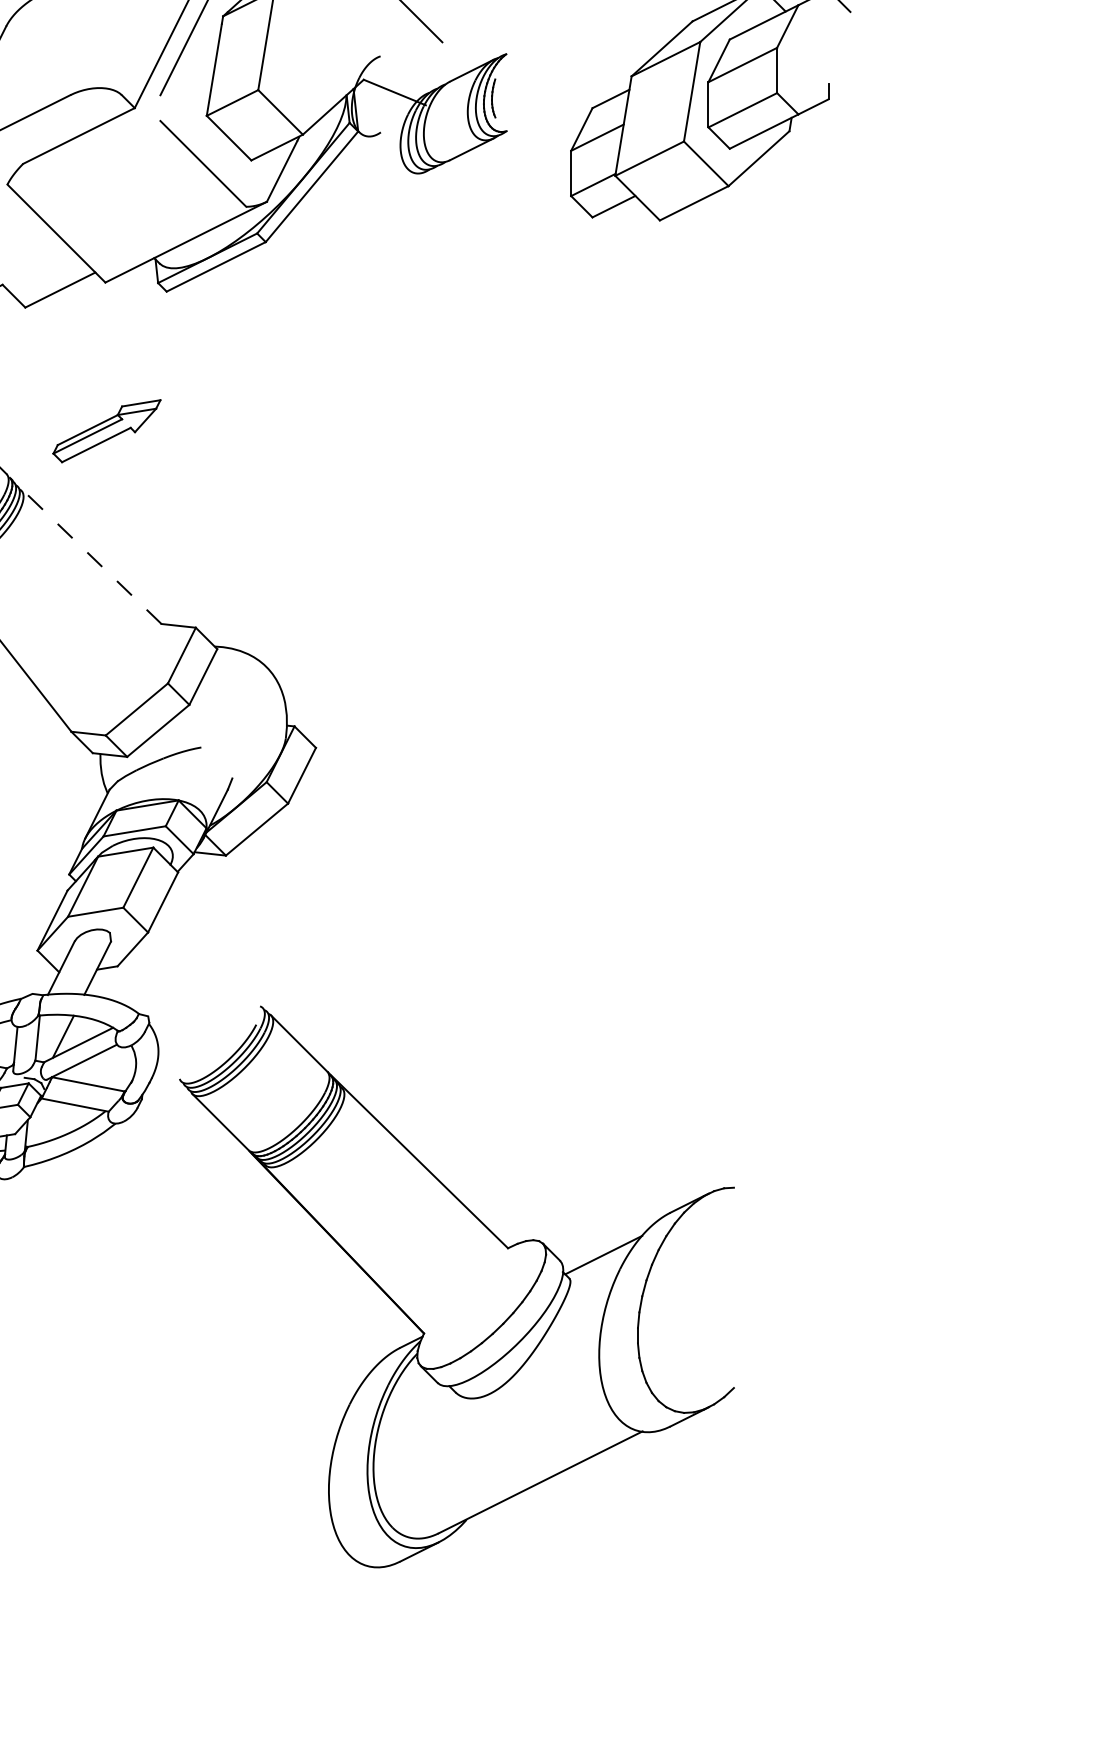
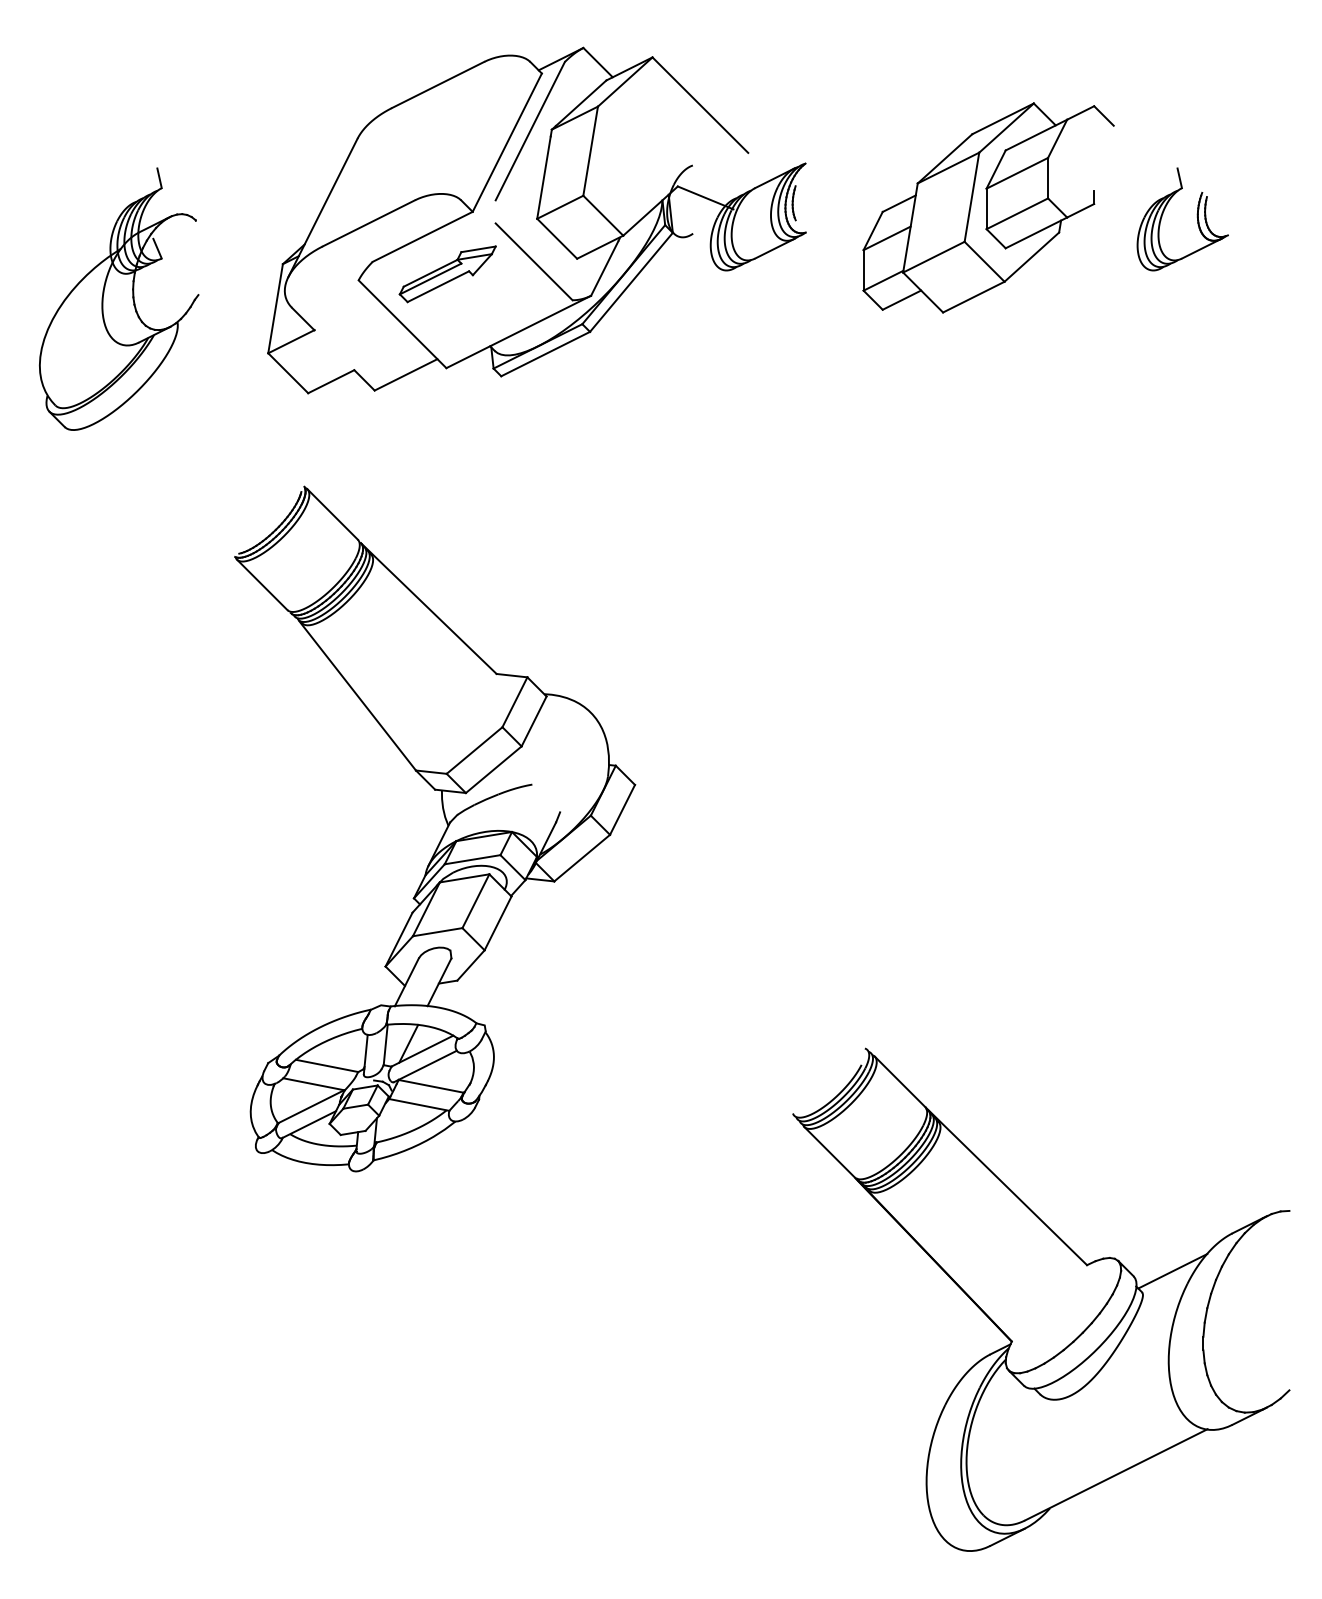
part: (942, 114) -> (1196, 217), added
part: (106, 431) -> (447, 274), moved
line: (85, 550) -> (428, 608), dashed -> solid
part: (457, 1286) -> (1041, 1299), moved

